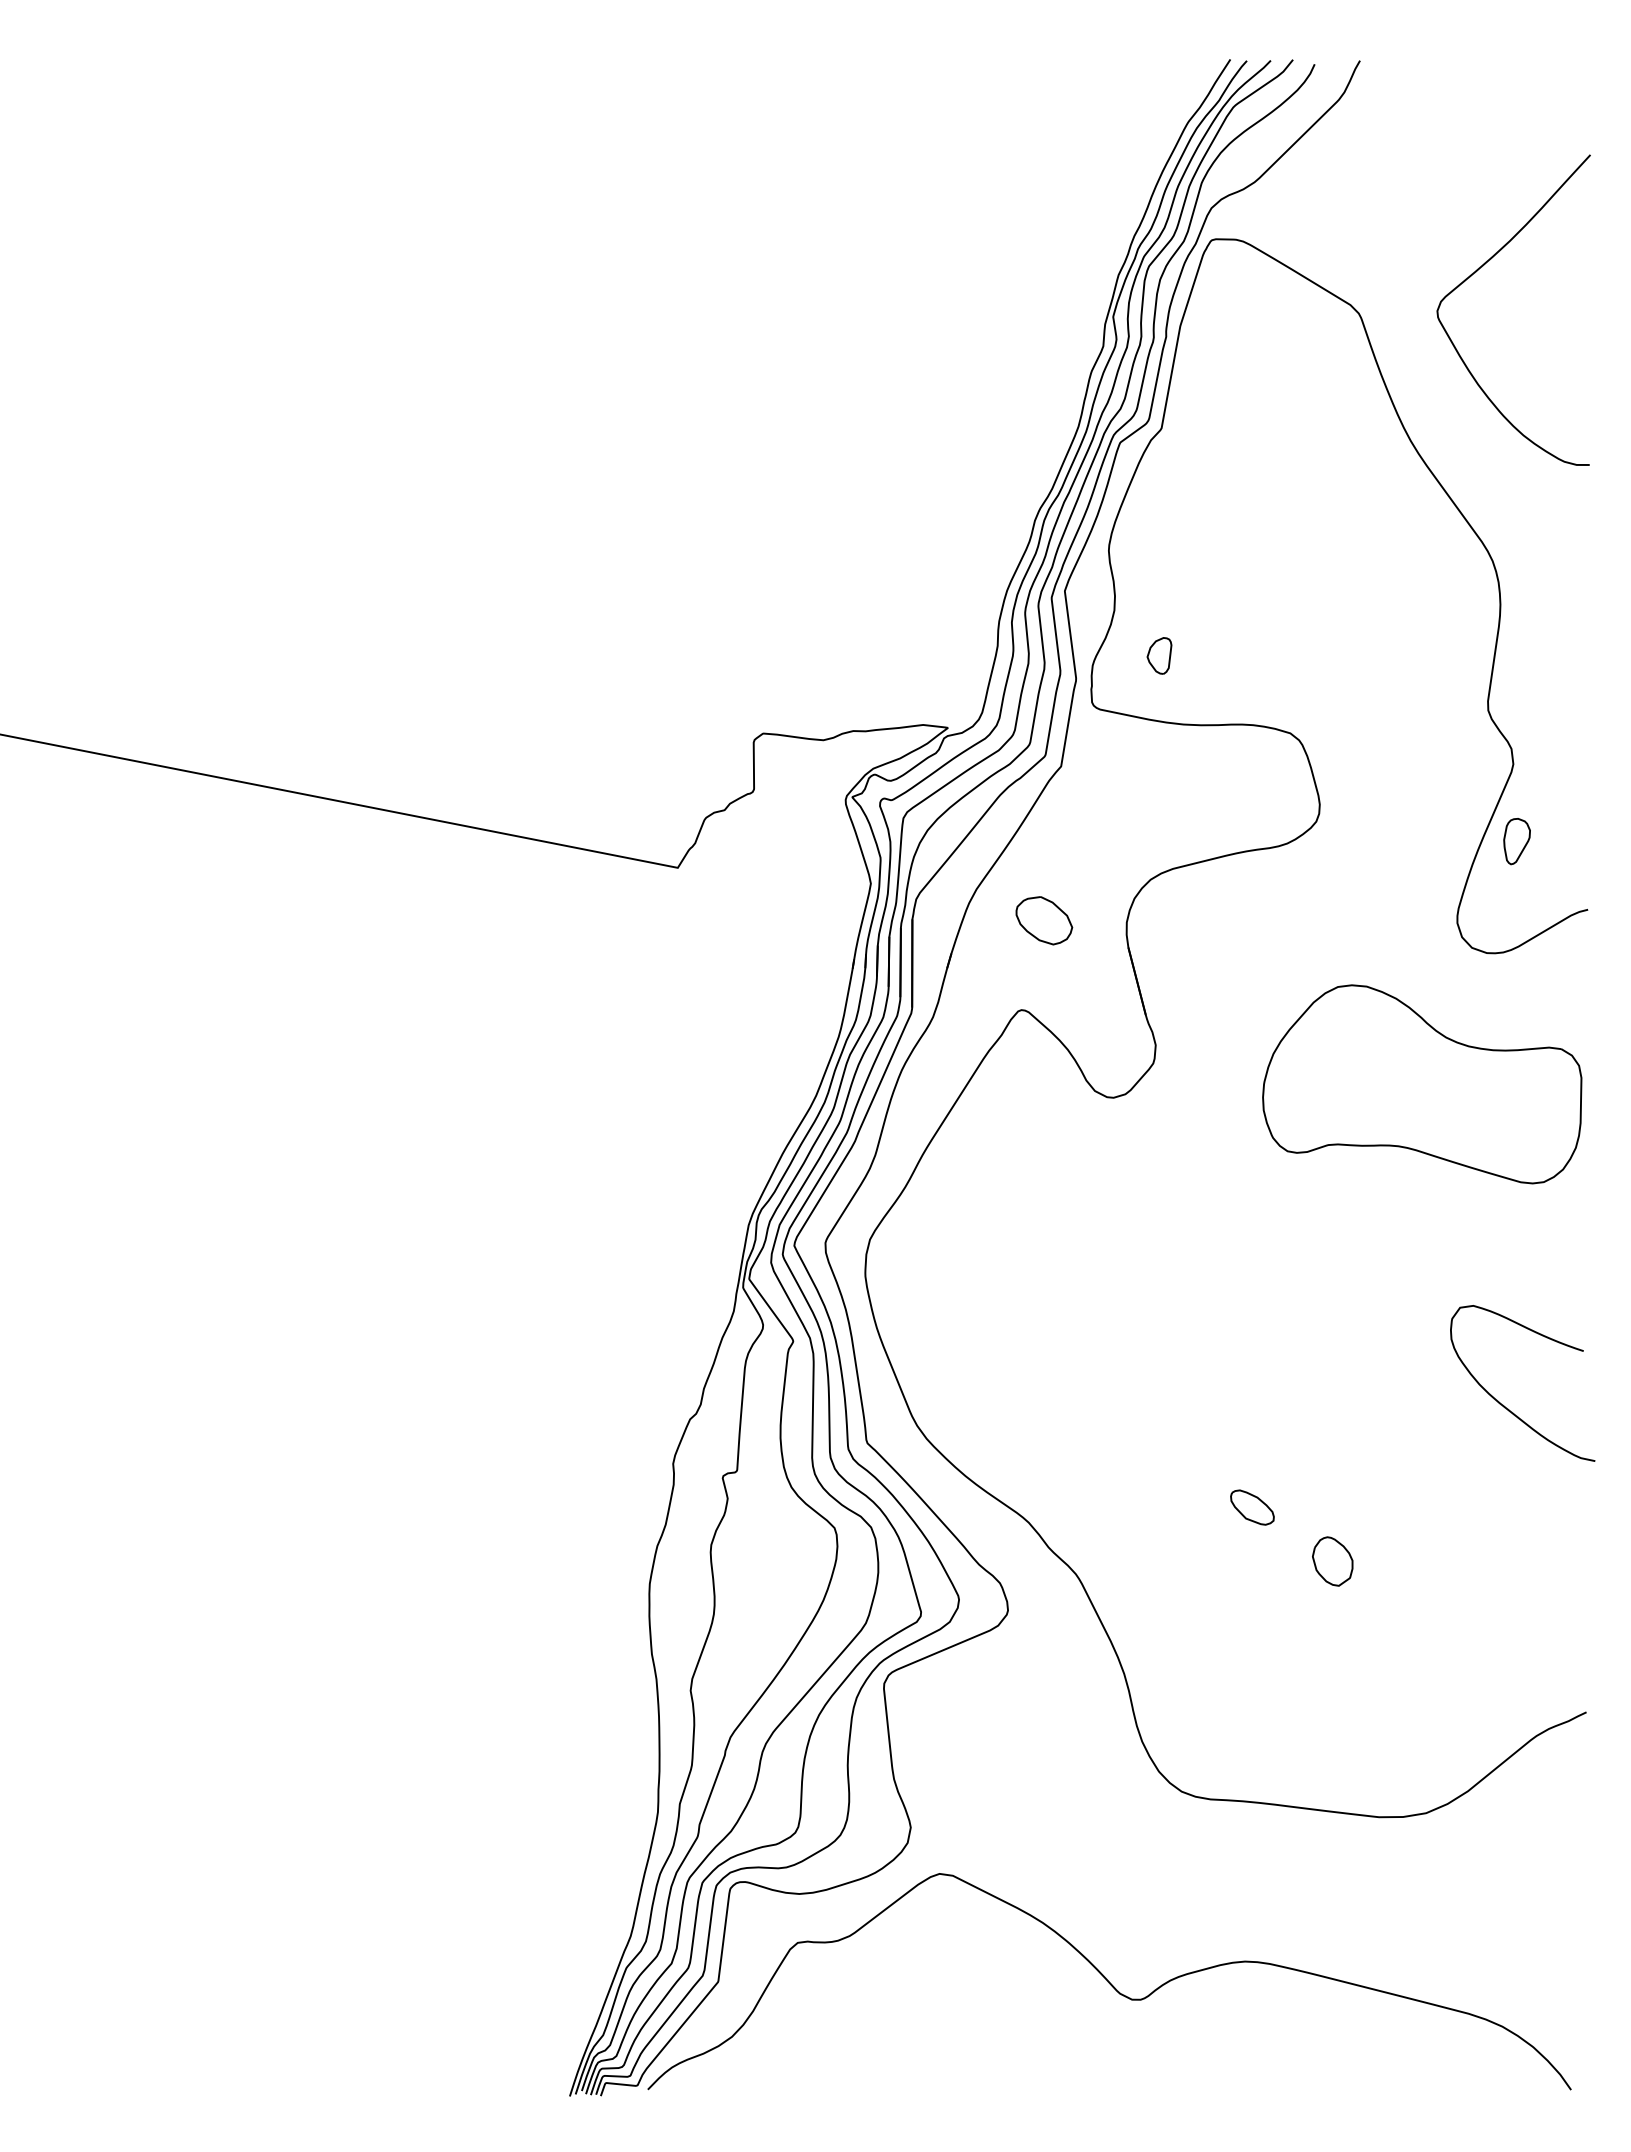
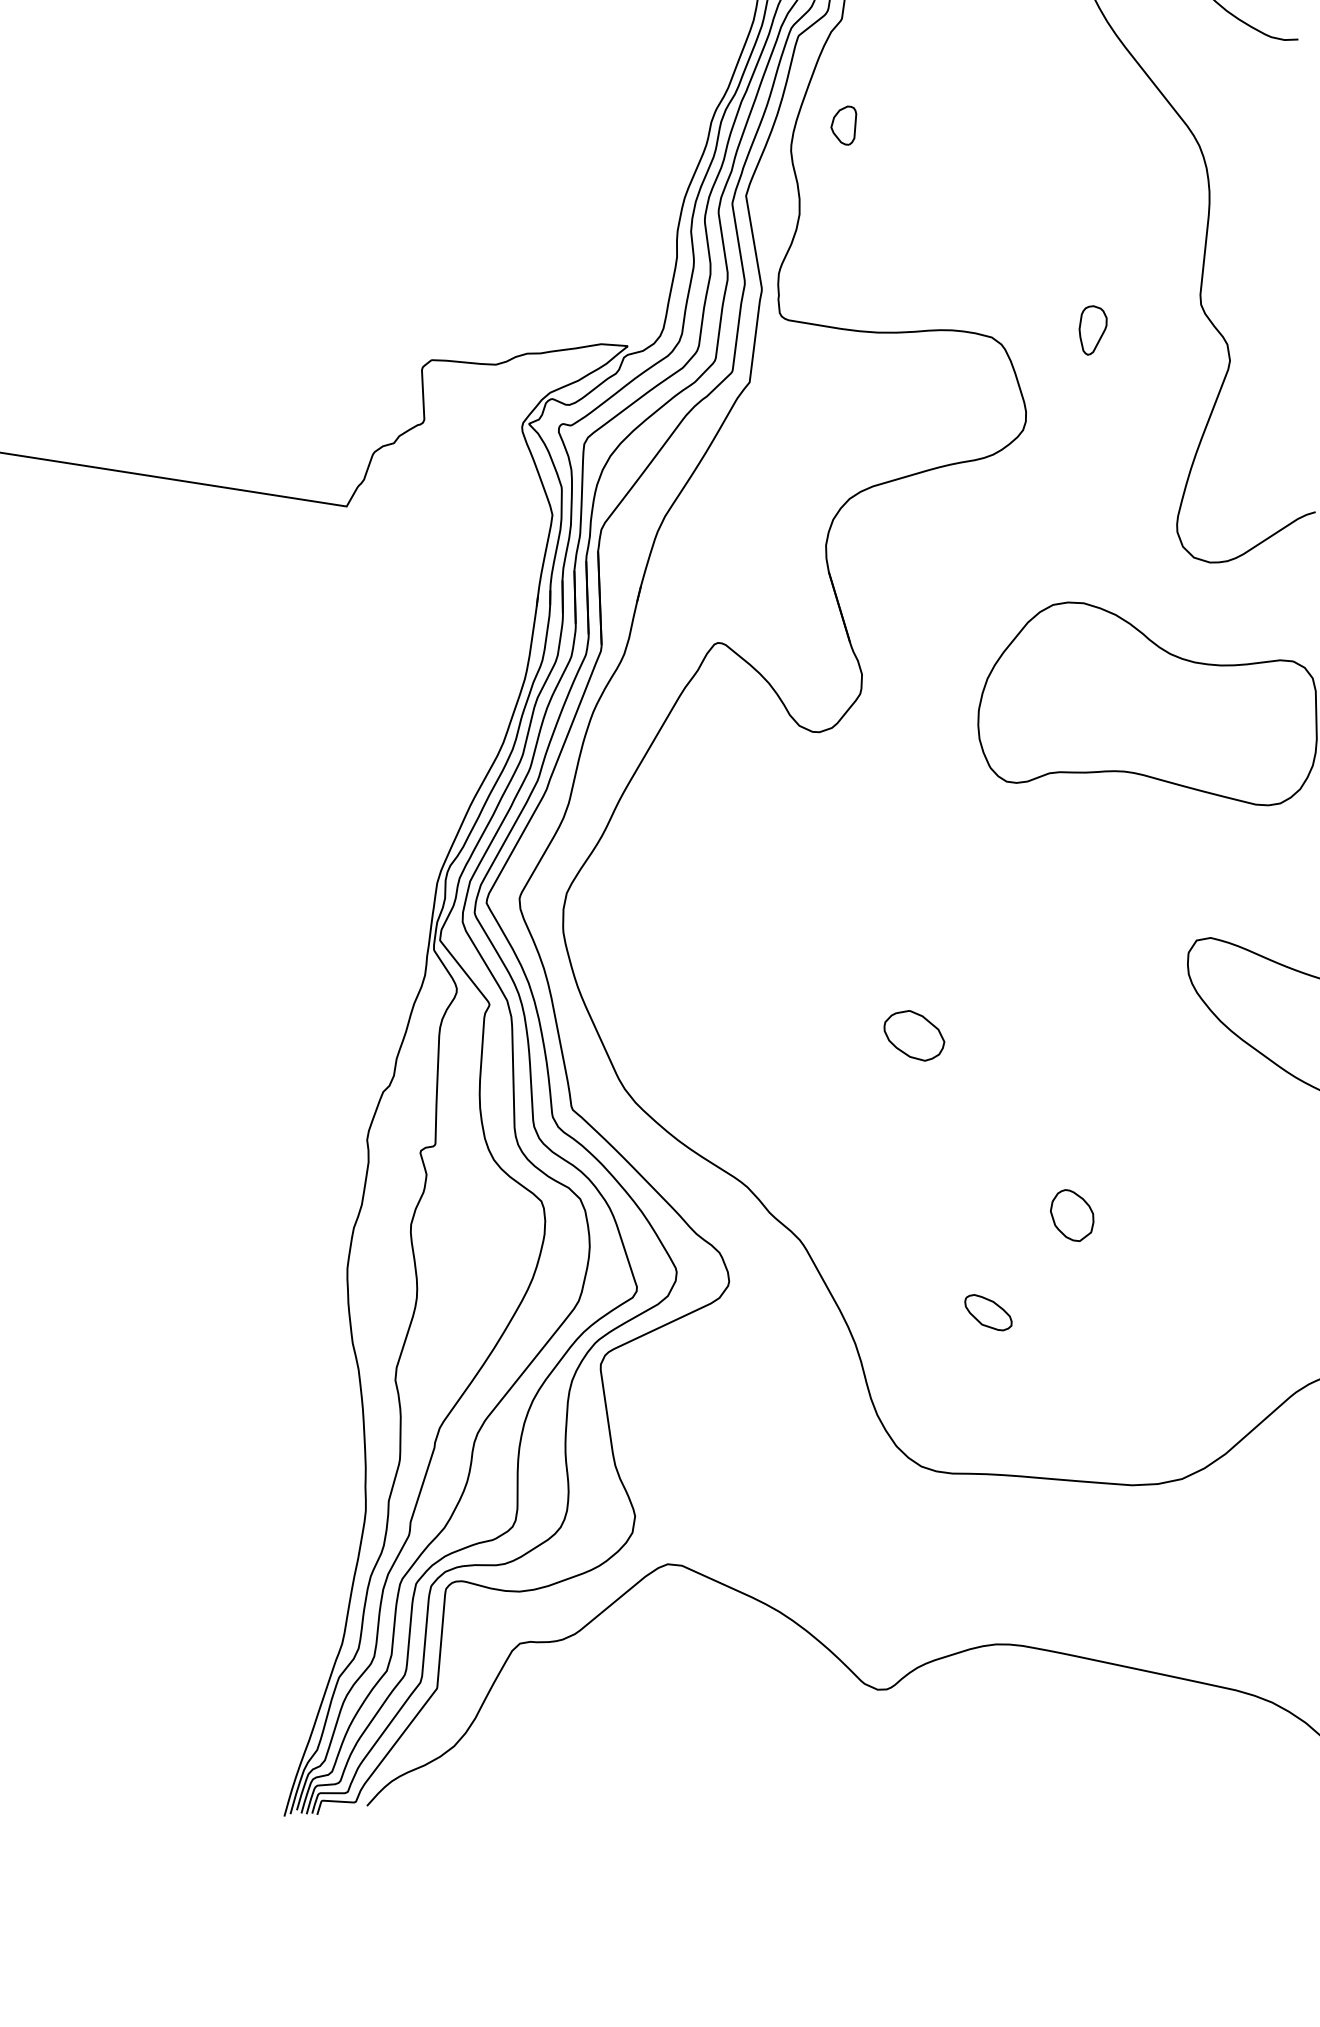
part: (1159, 655) -> (843, 125), moved
part: (1516, 841) -> (1092, 330), moved
part: (1044, 920) -> (914, 1035), moved
part: (1252, 1507) -> (988, 1312), moved

